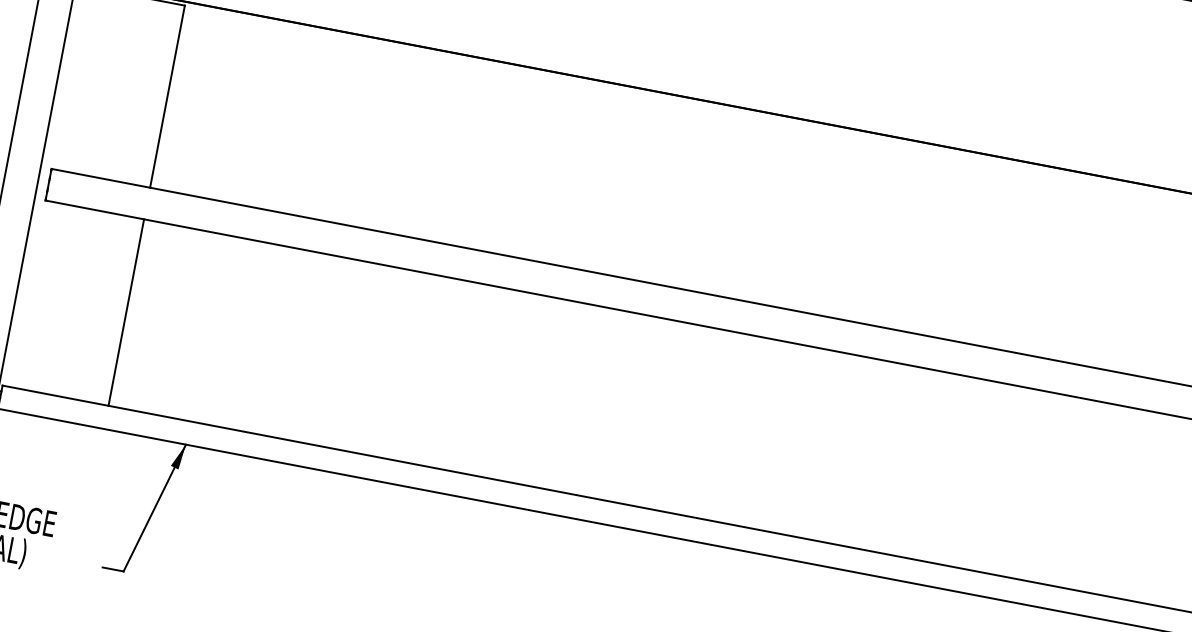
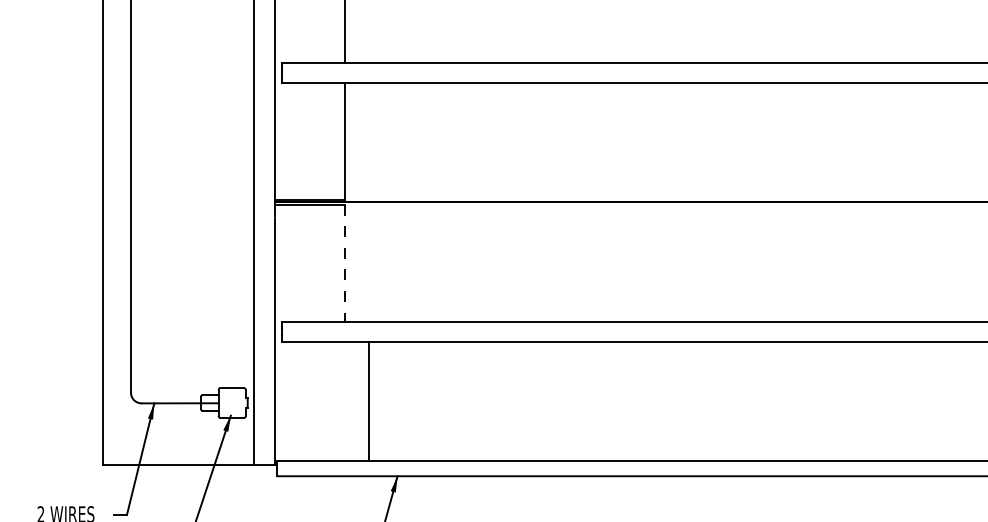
line: (168, 97) -> (345, 263), solid -> dashed
line: (127, 312) -> (369, 401), moved

